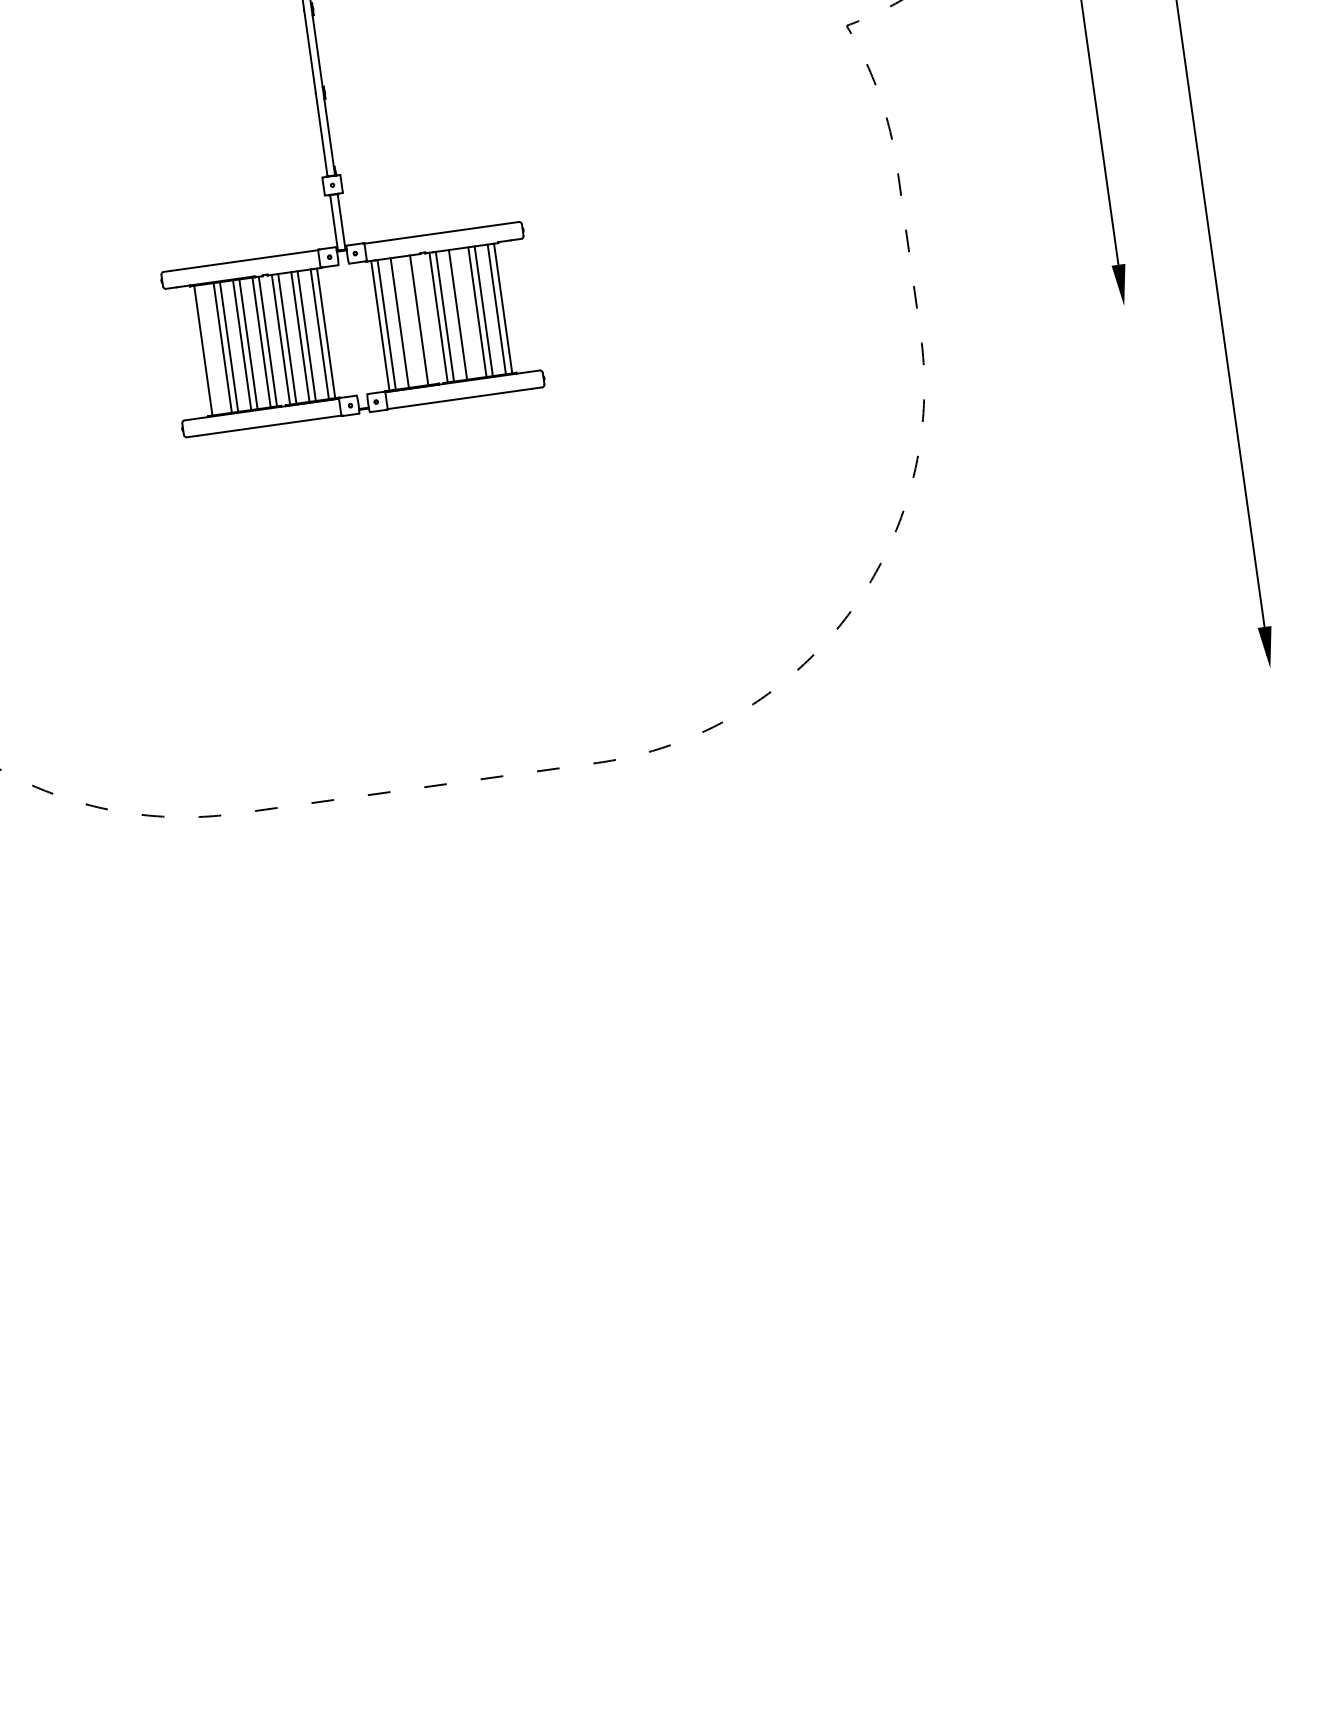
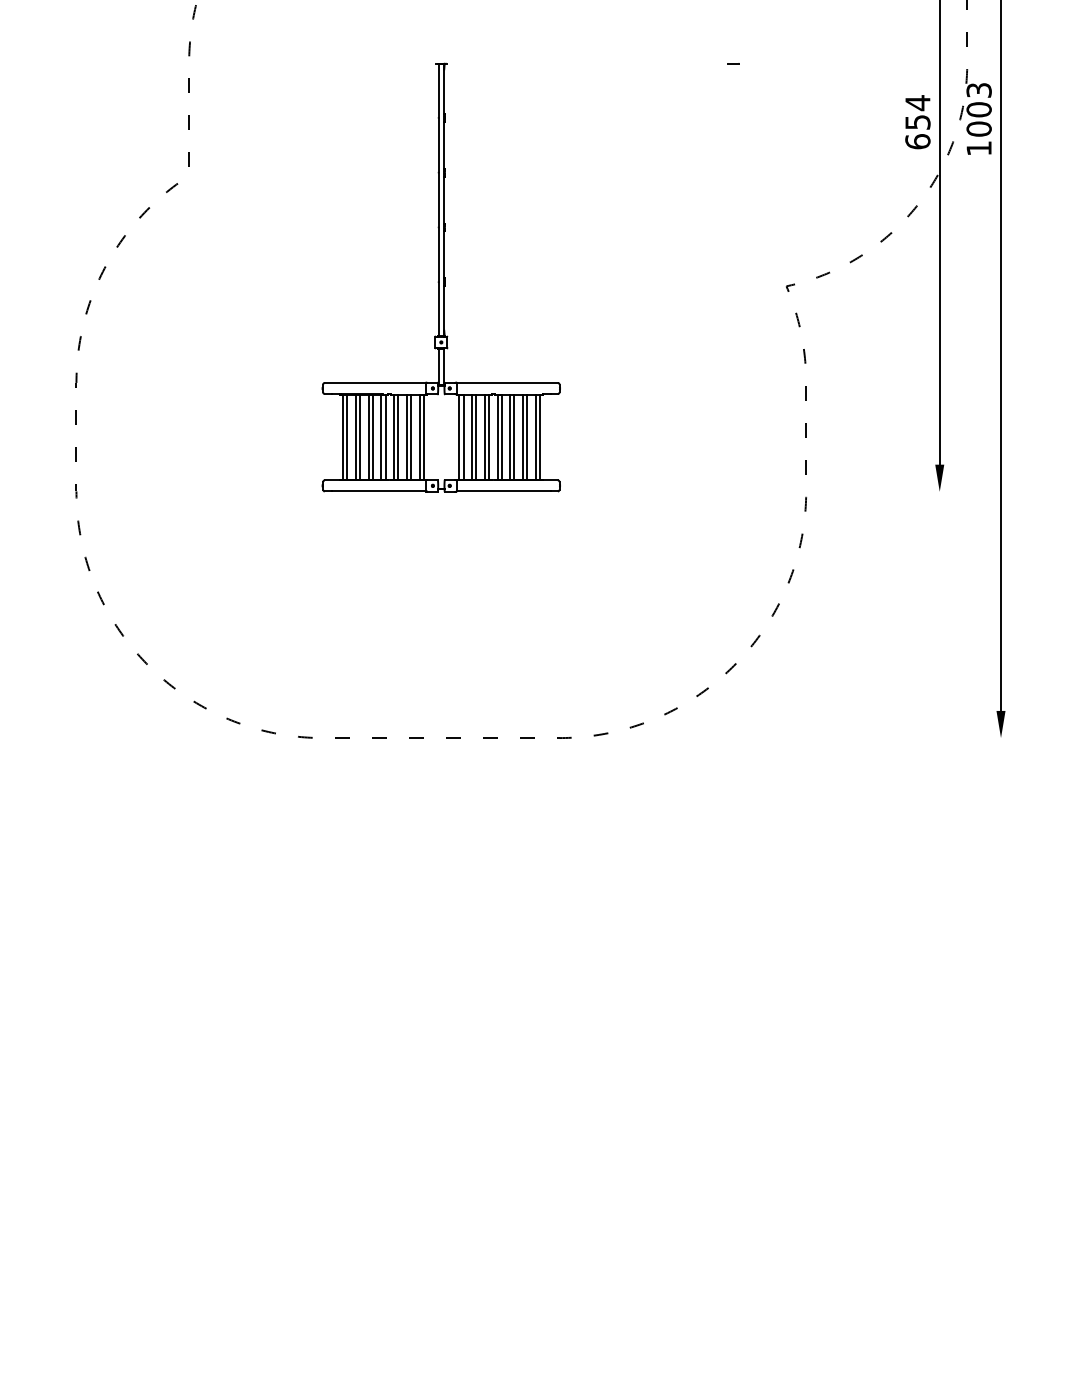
line: (464, 312) -> (514, 436), added
line: (424, 318) -> (488, 436), added
line: (406, 321) -> (476, 436), added
line: (209, 348) -> (347, 436), added

